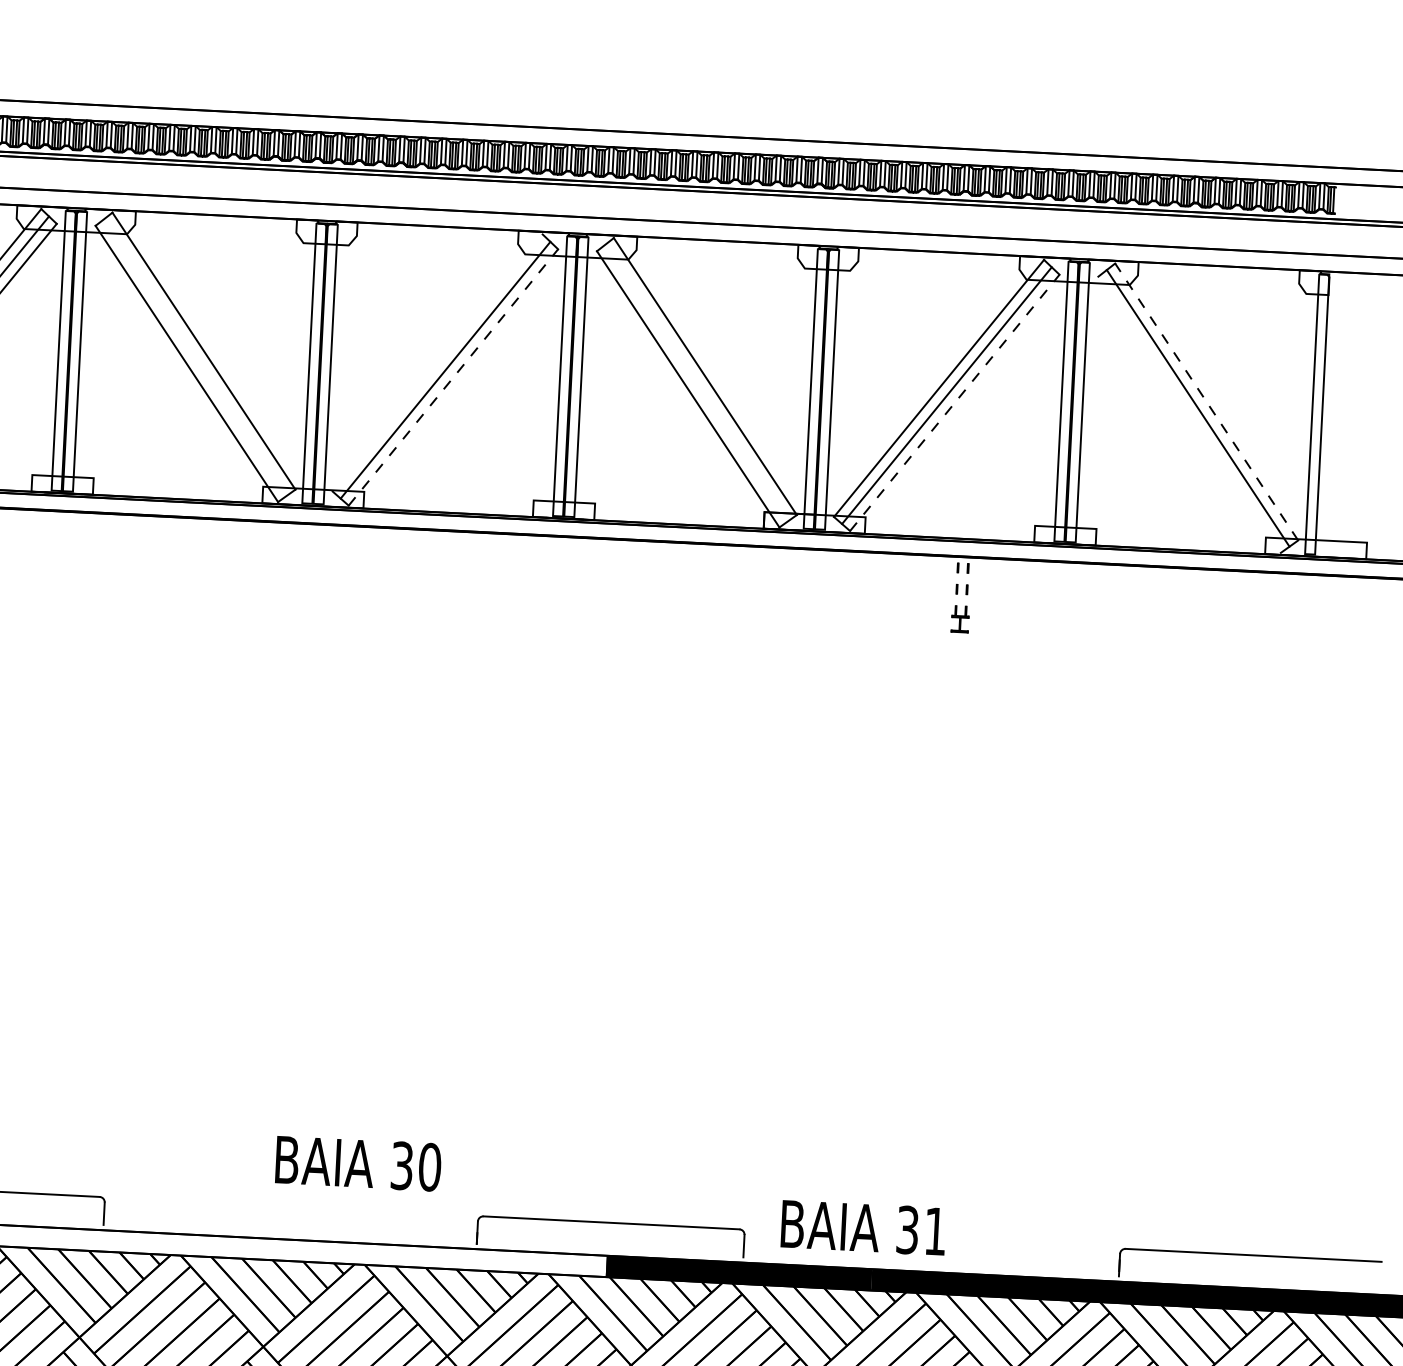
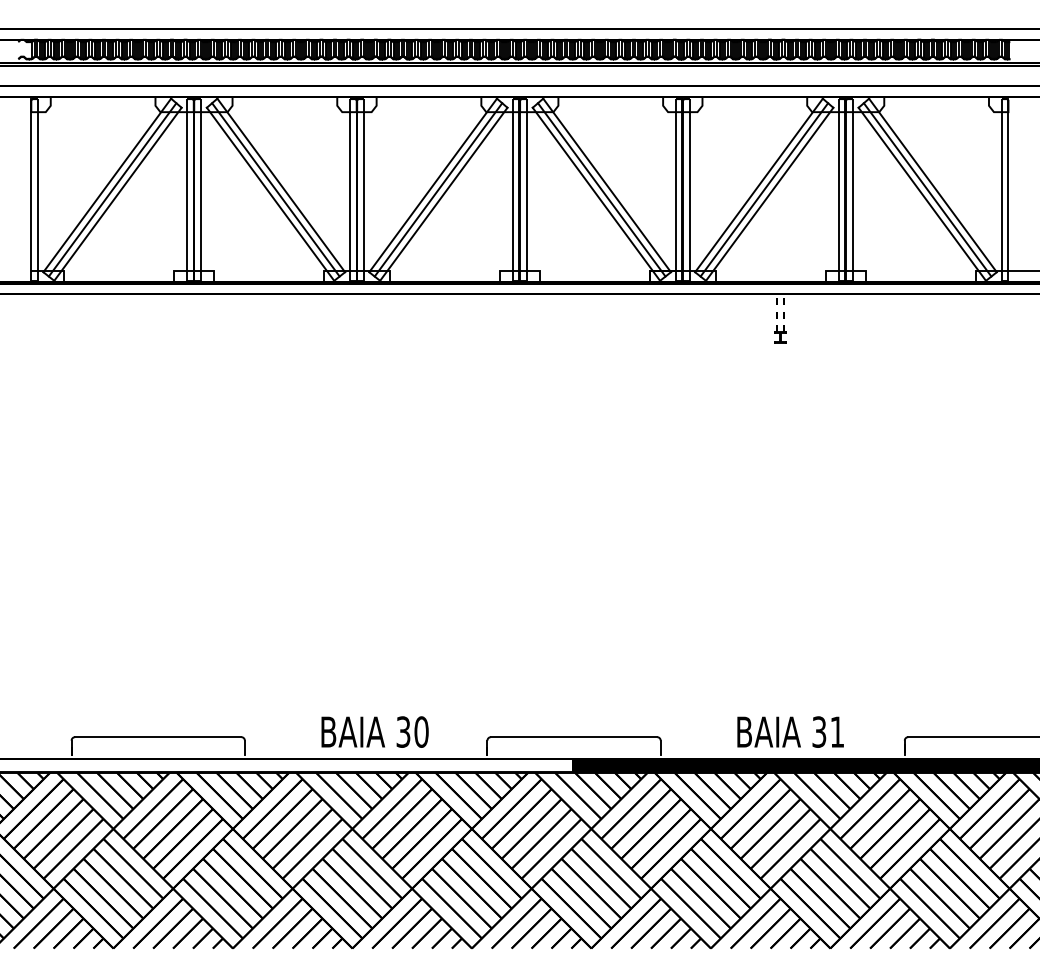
line: (194, 356) -> (275, 189), added
line: (438, 363) -> (433, 185), added
line: (454, 376) -> (444, 193), dashed -> solid
line: (696, 382) -> (601, 189), added
line: (956, 401) -> (770, 193), dashed -> solid
line: (1205, 402) -> (932, 185), dashed -> solid
line: (1189, 413) -> (922, 193), added
text: (357, 1162) -> (374, 731), moved
text: (863, 1226) -> (790, 731), moved

